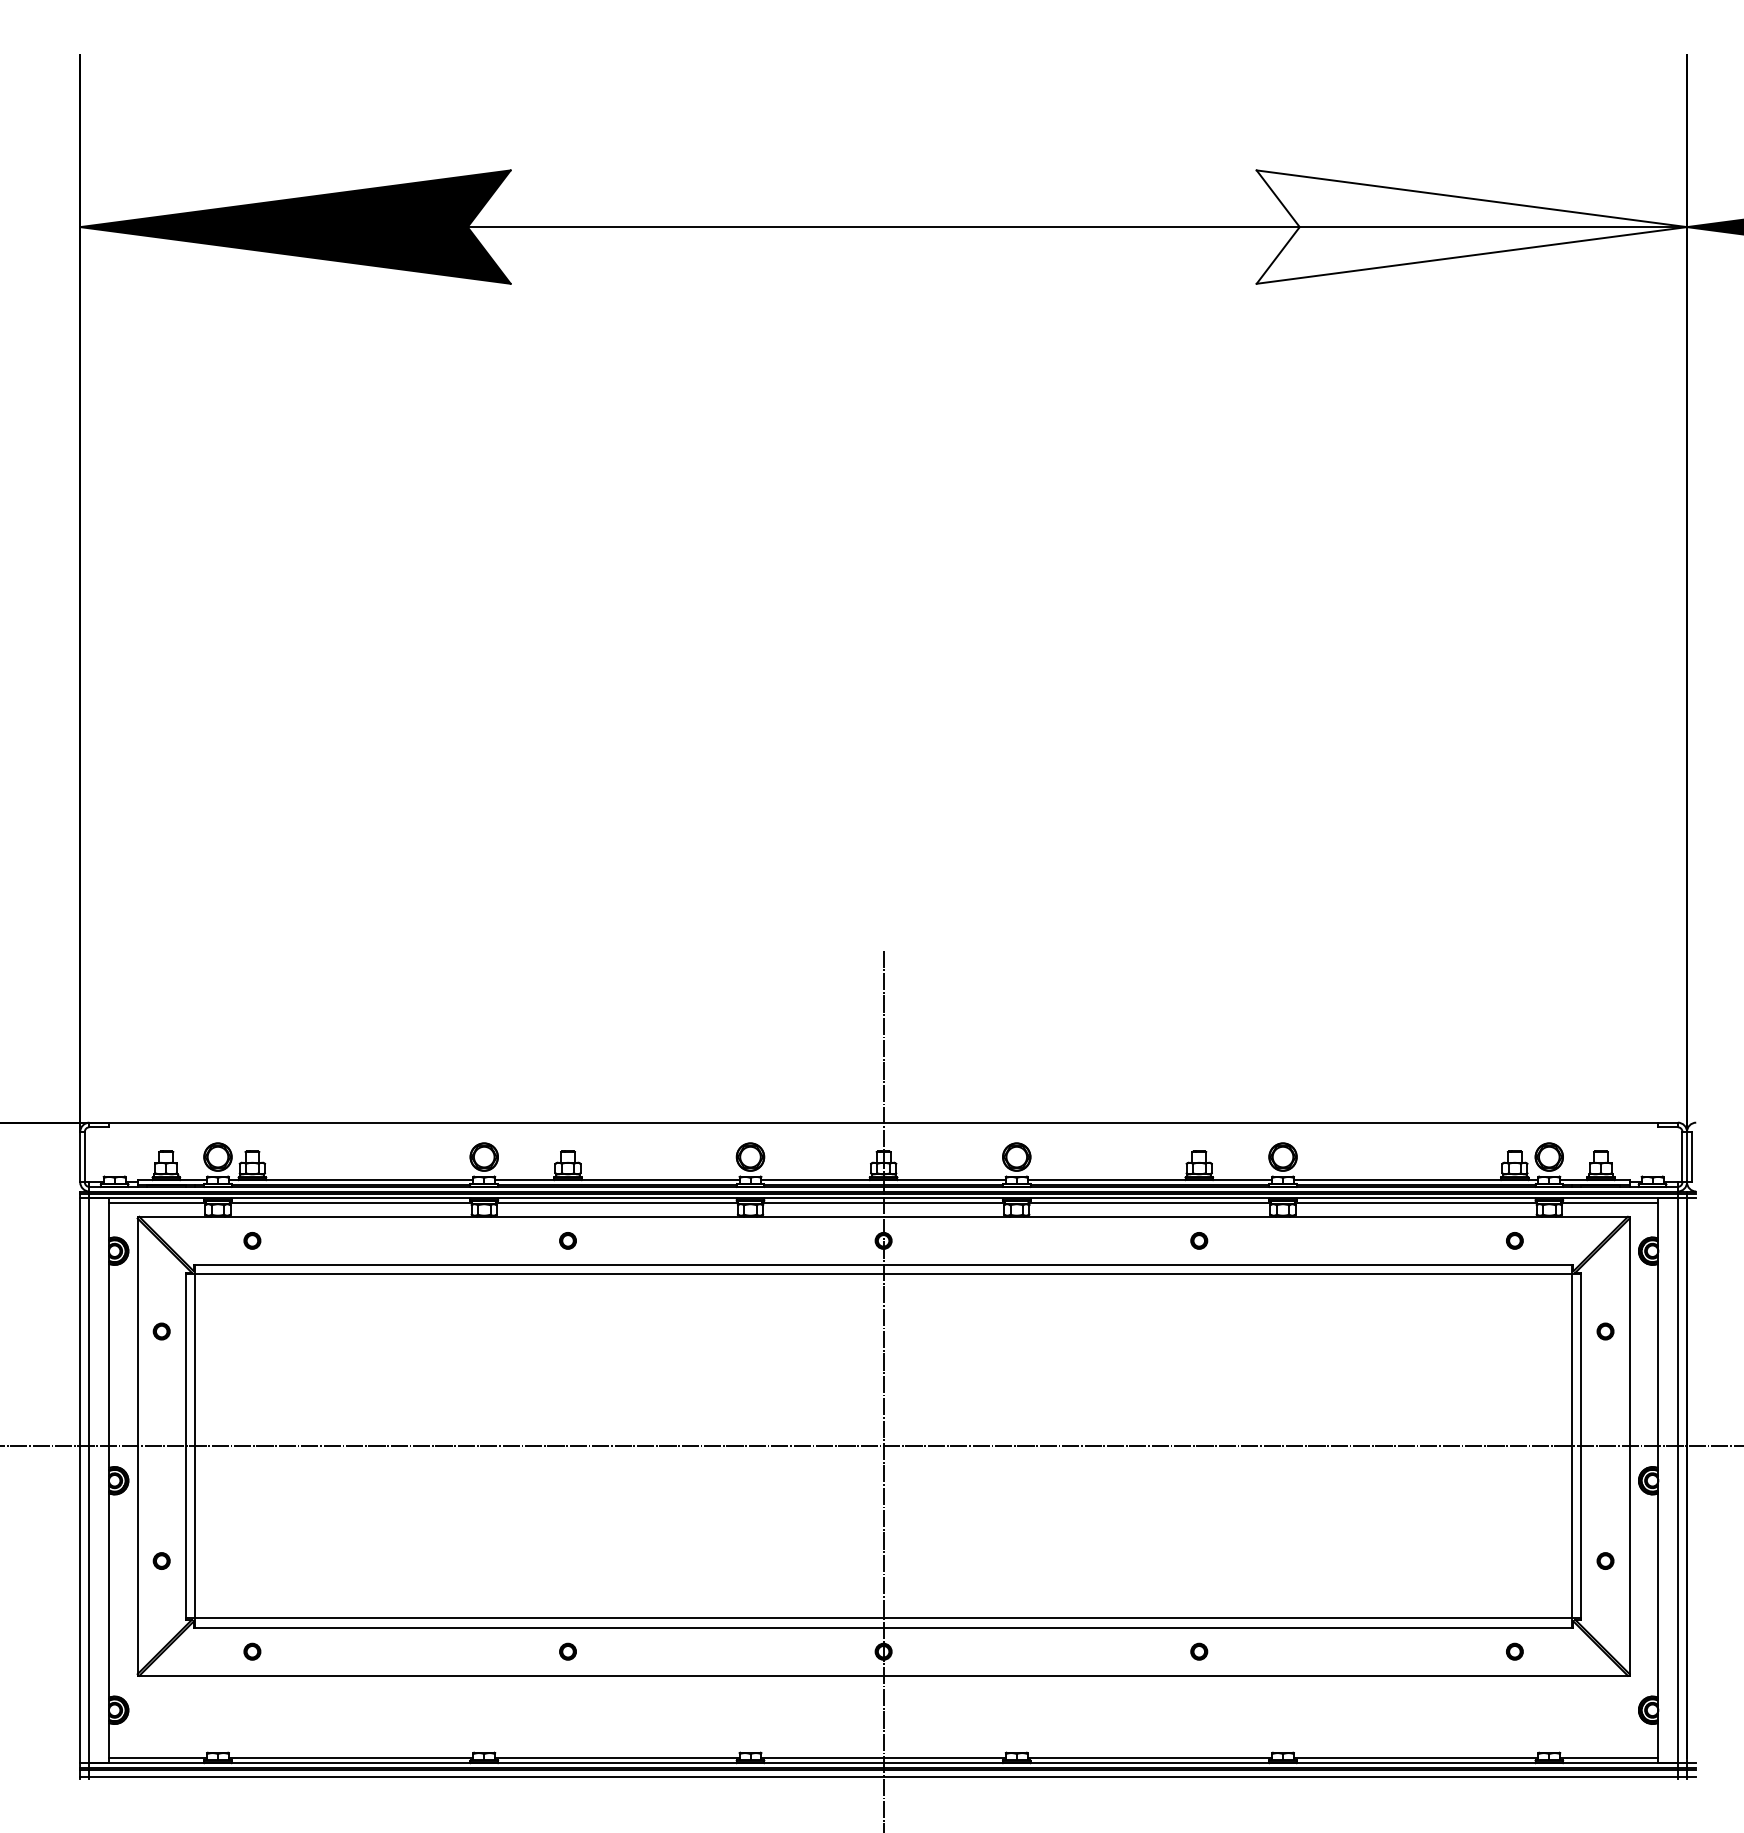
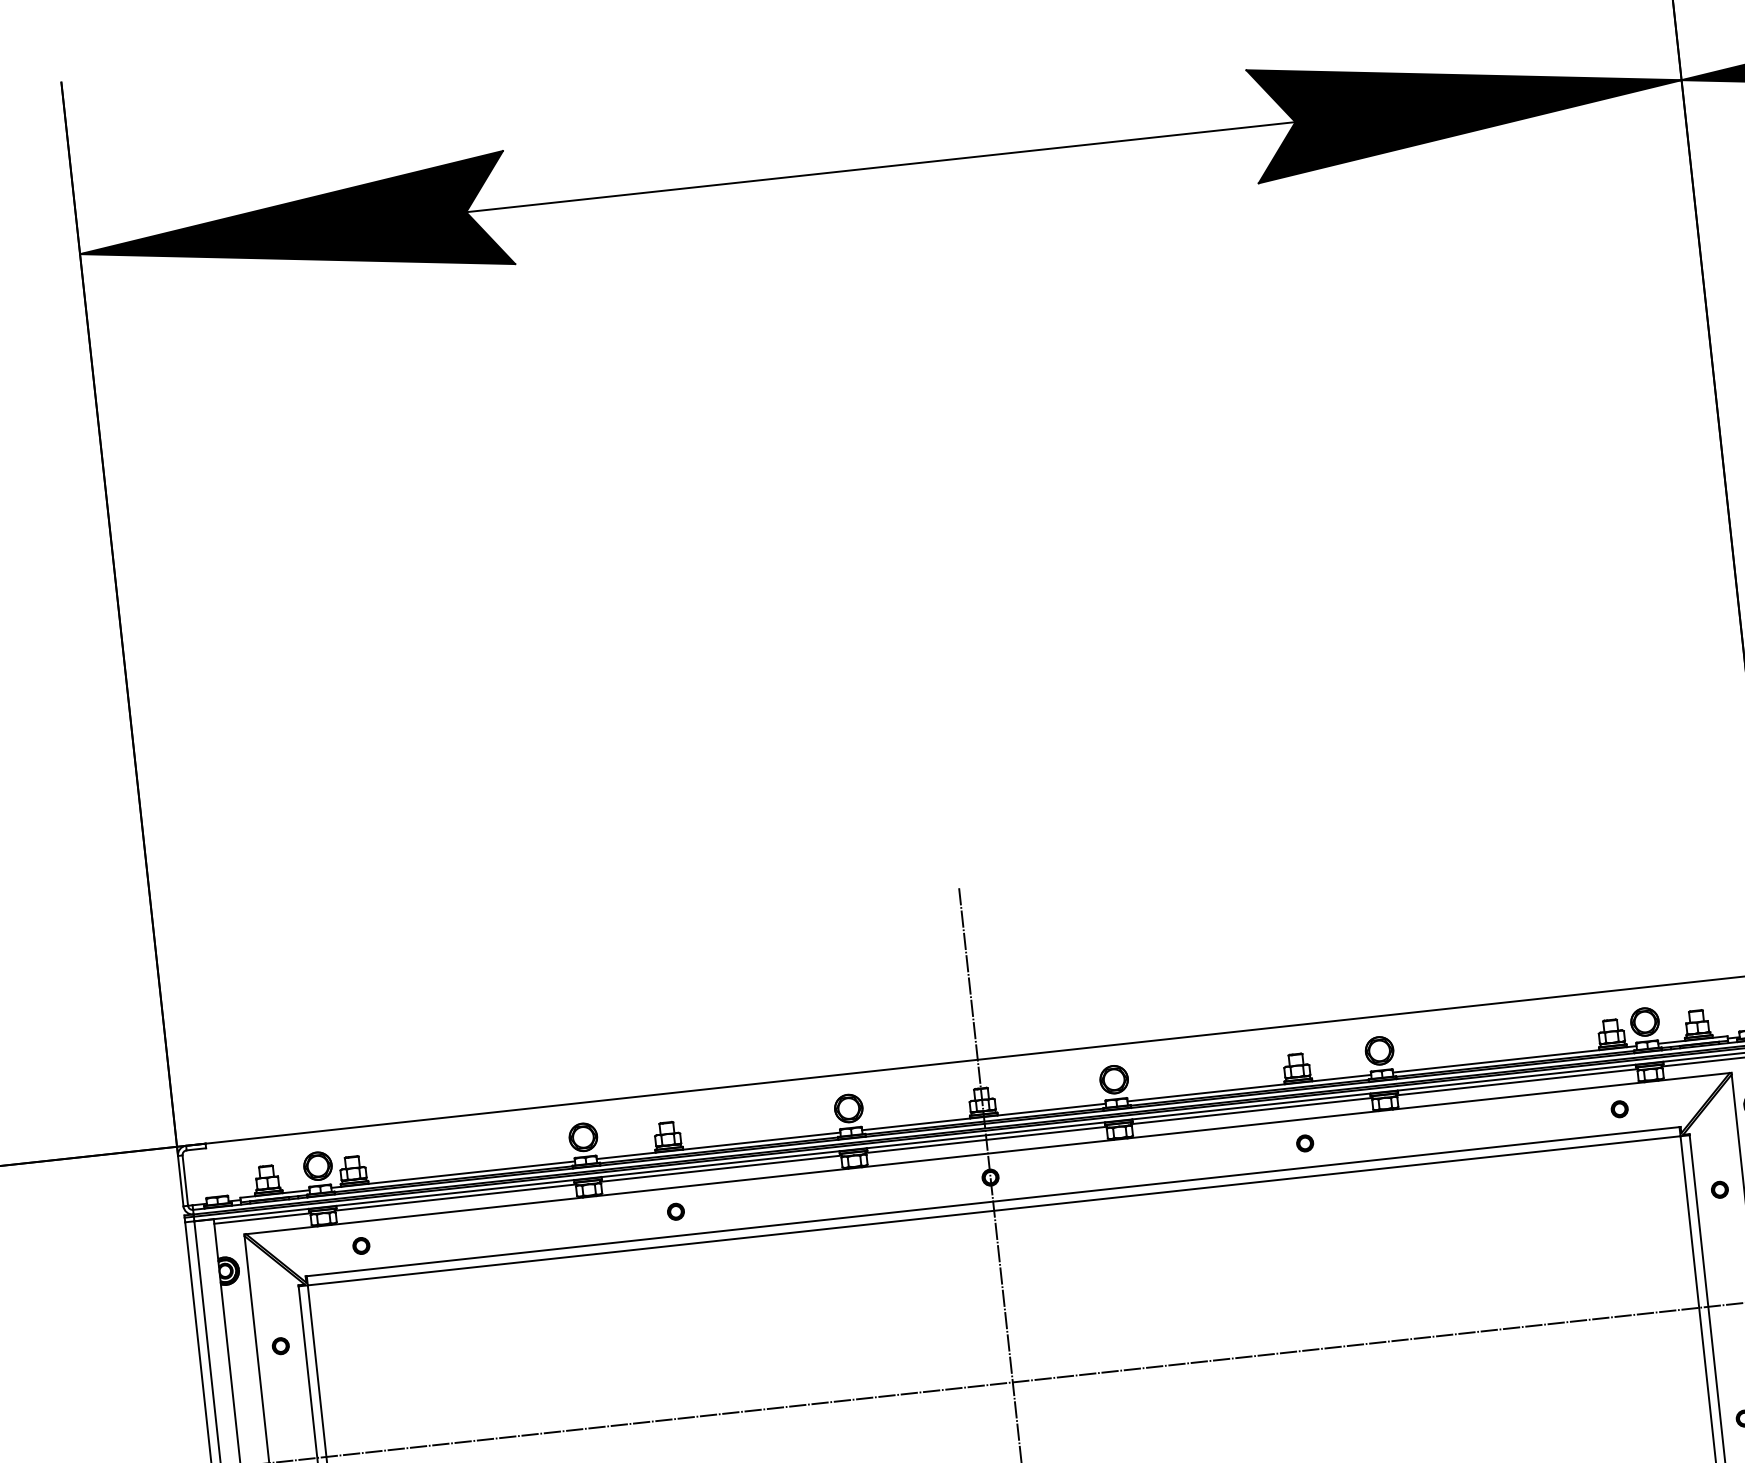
fill: (1471, 226) -> (1466, 102), added

